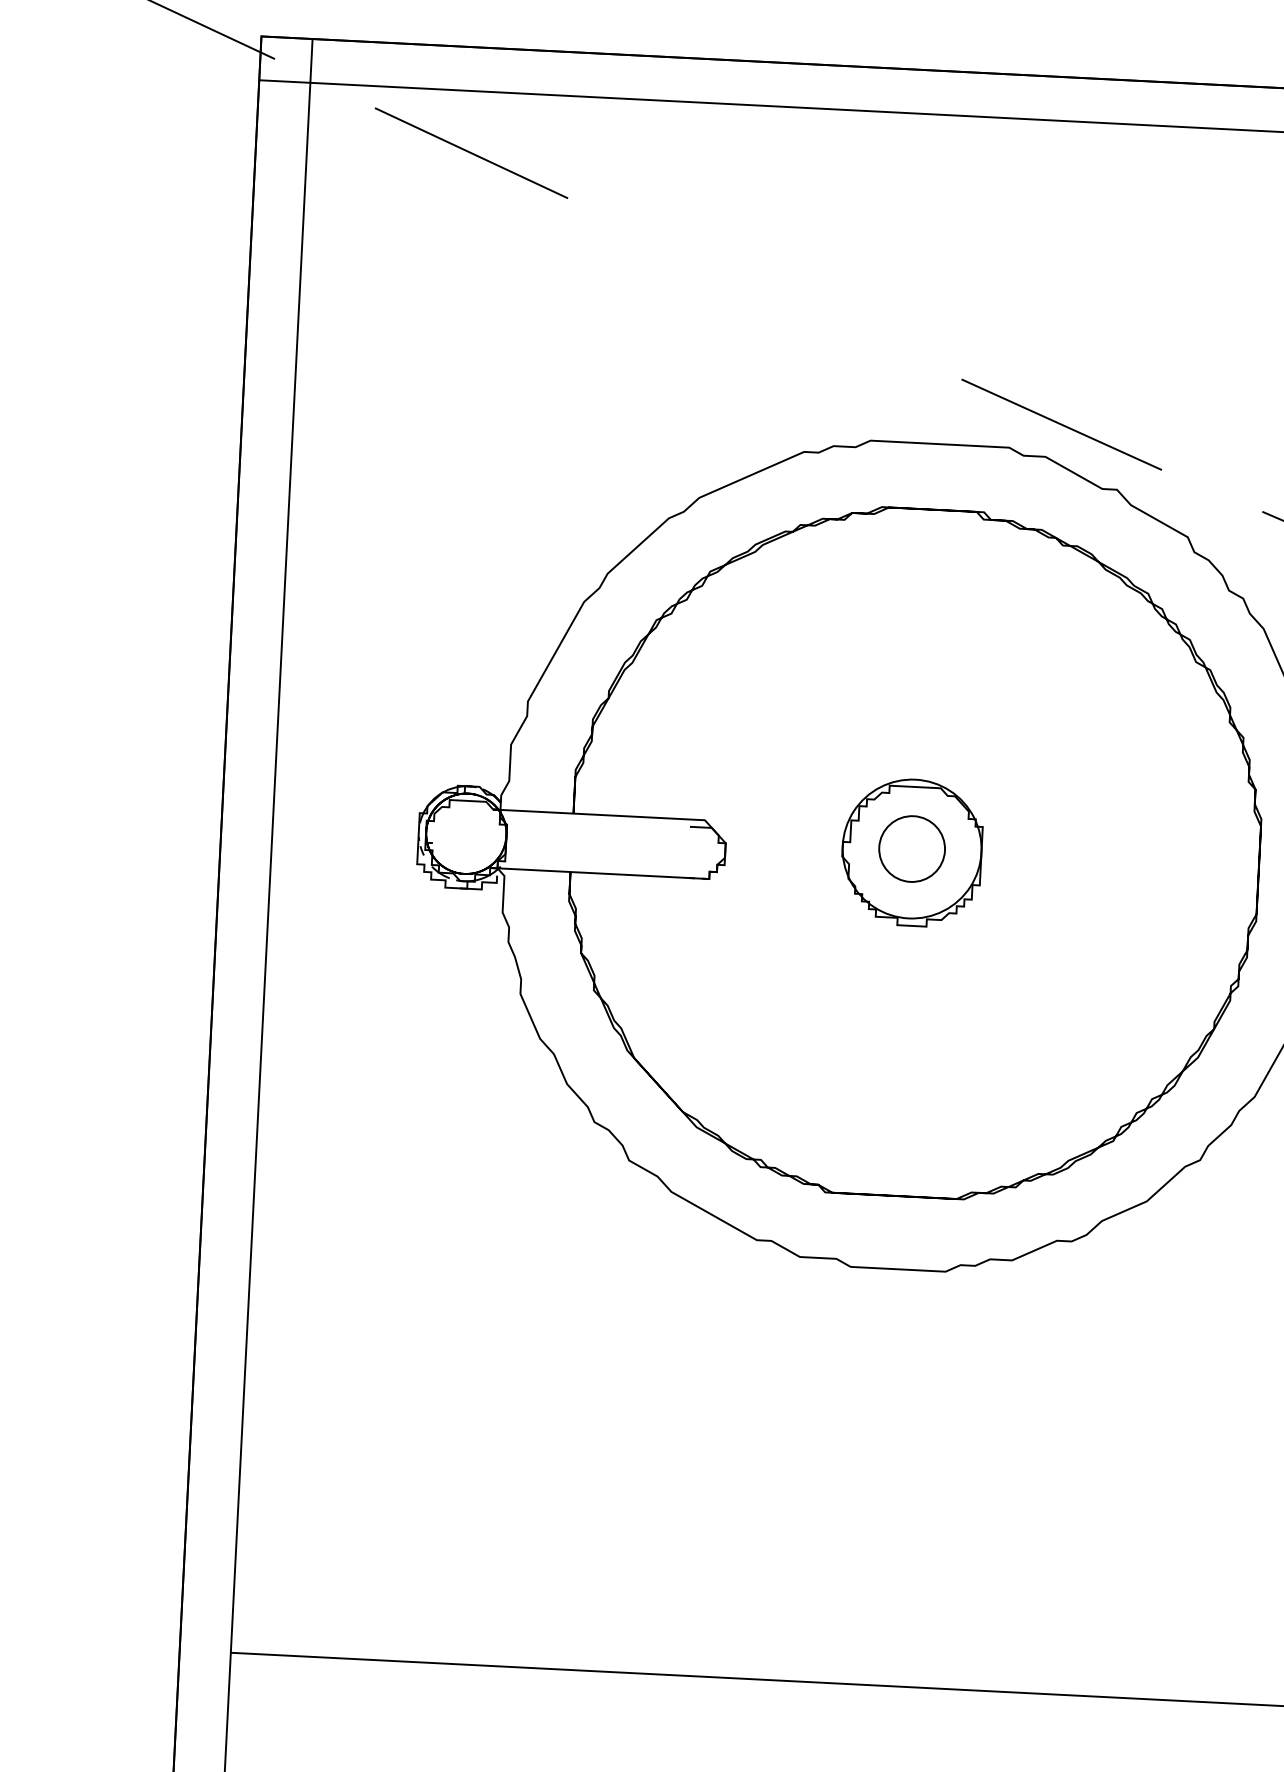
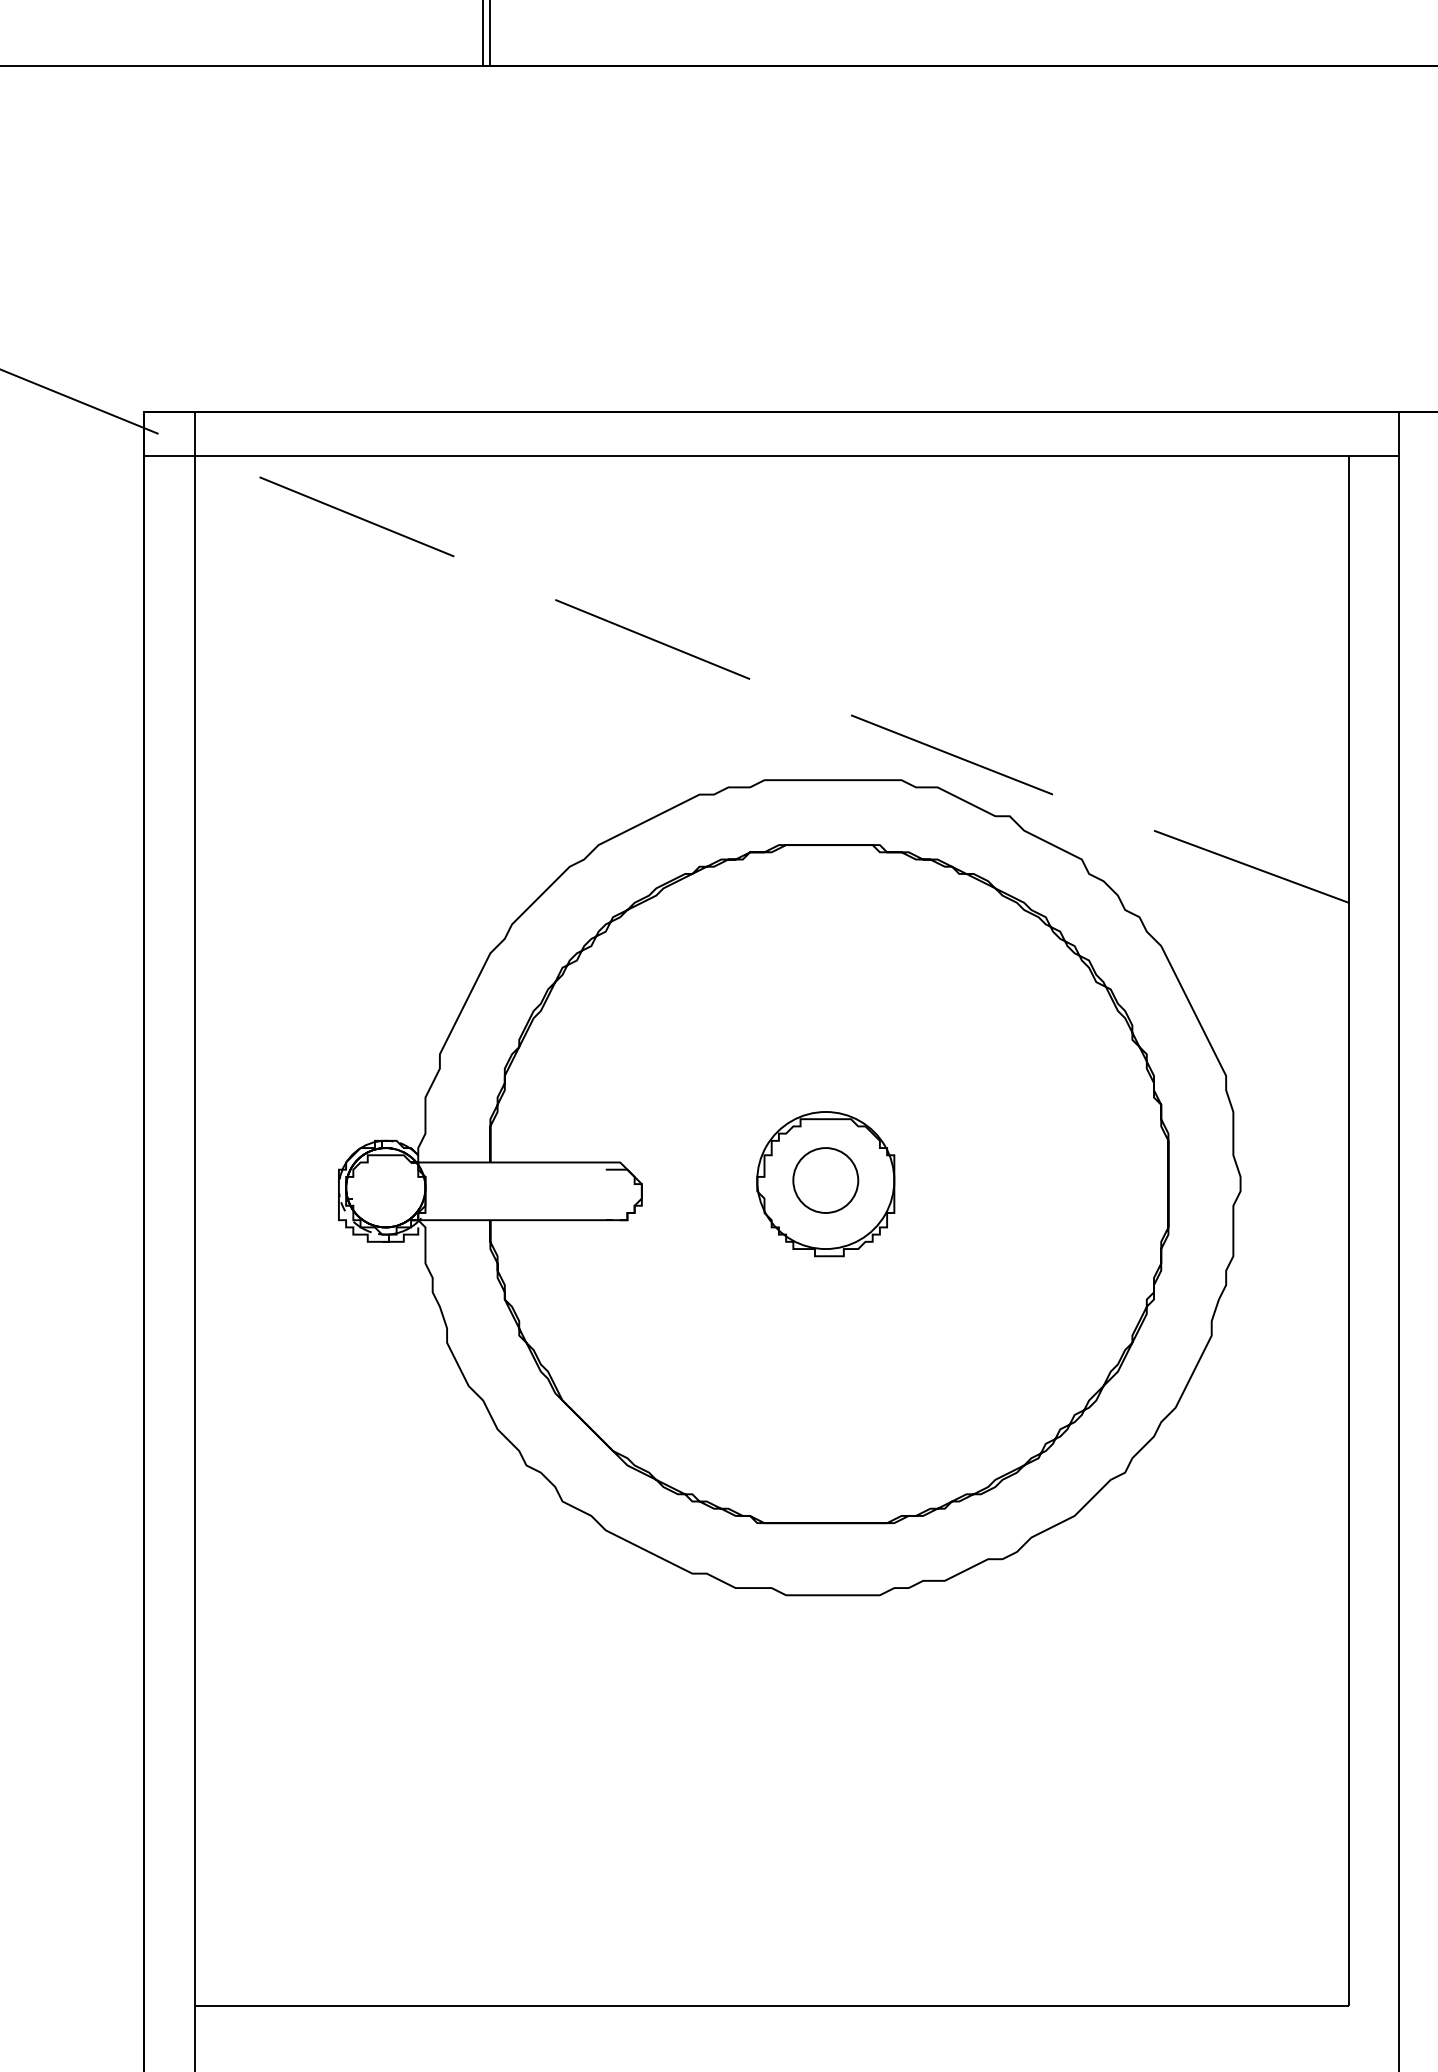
line: (764, 292) -> (652, 639), added

